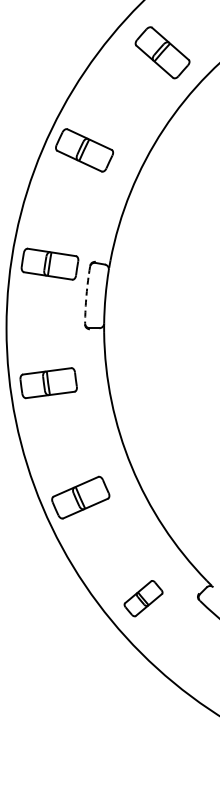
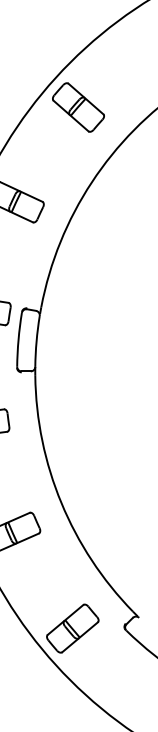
part: (162, 52) -> (78, 107), moved
arc: (86, 295) -> (18, 340), dashed -> solid
part: (143, 598) -> (72, 628), size x1.43

